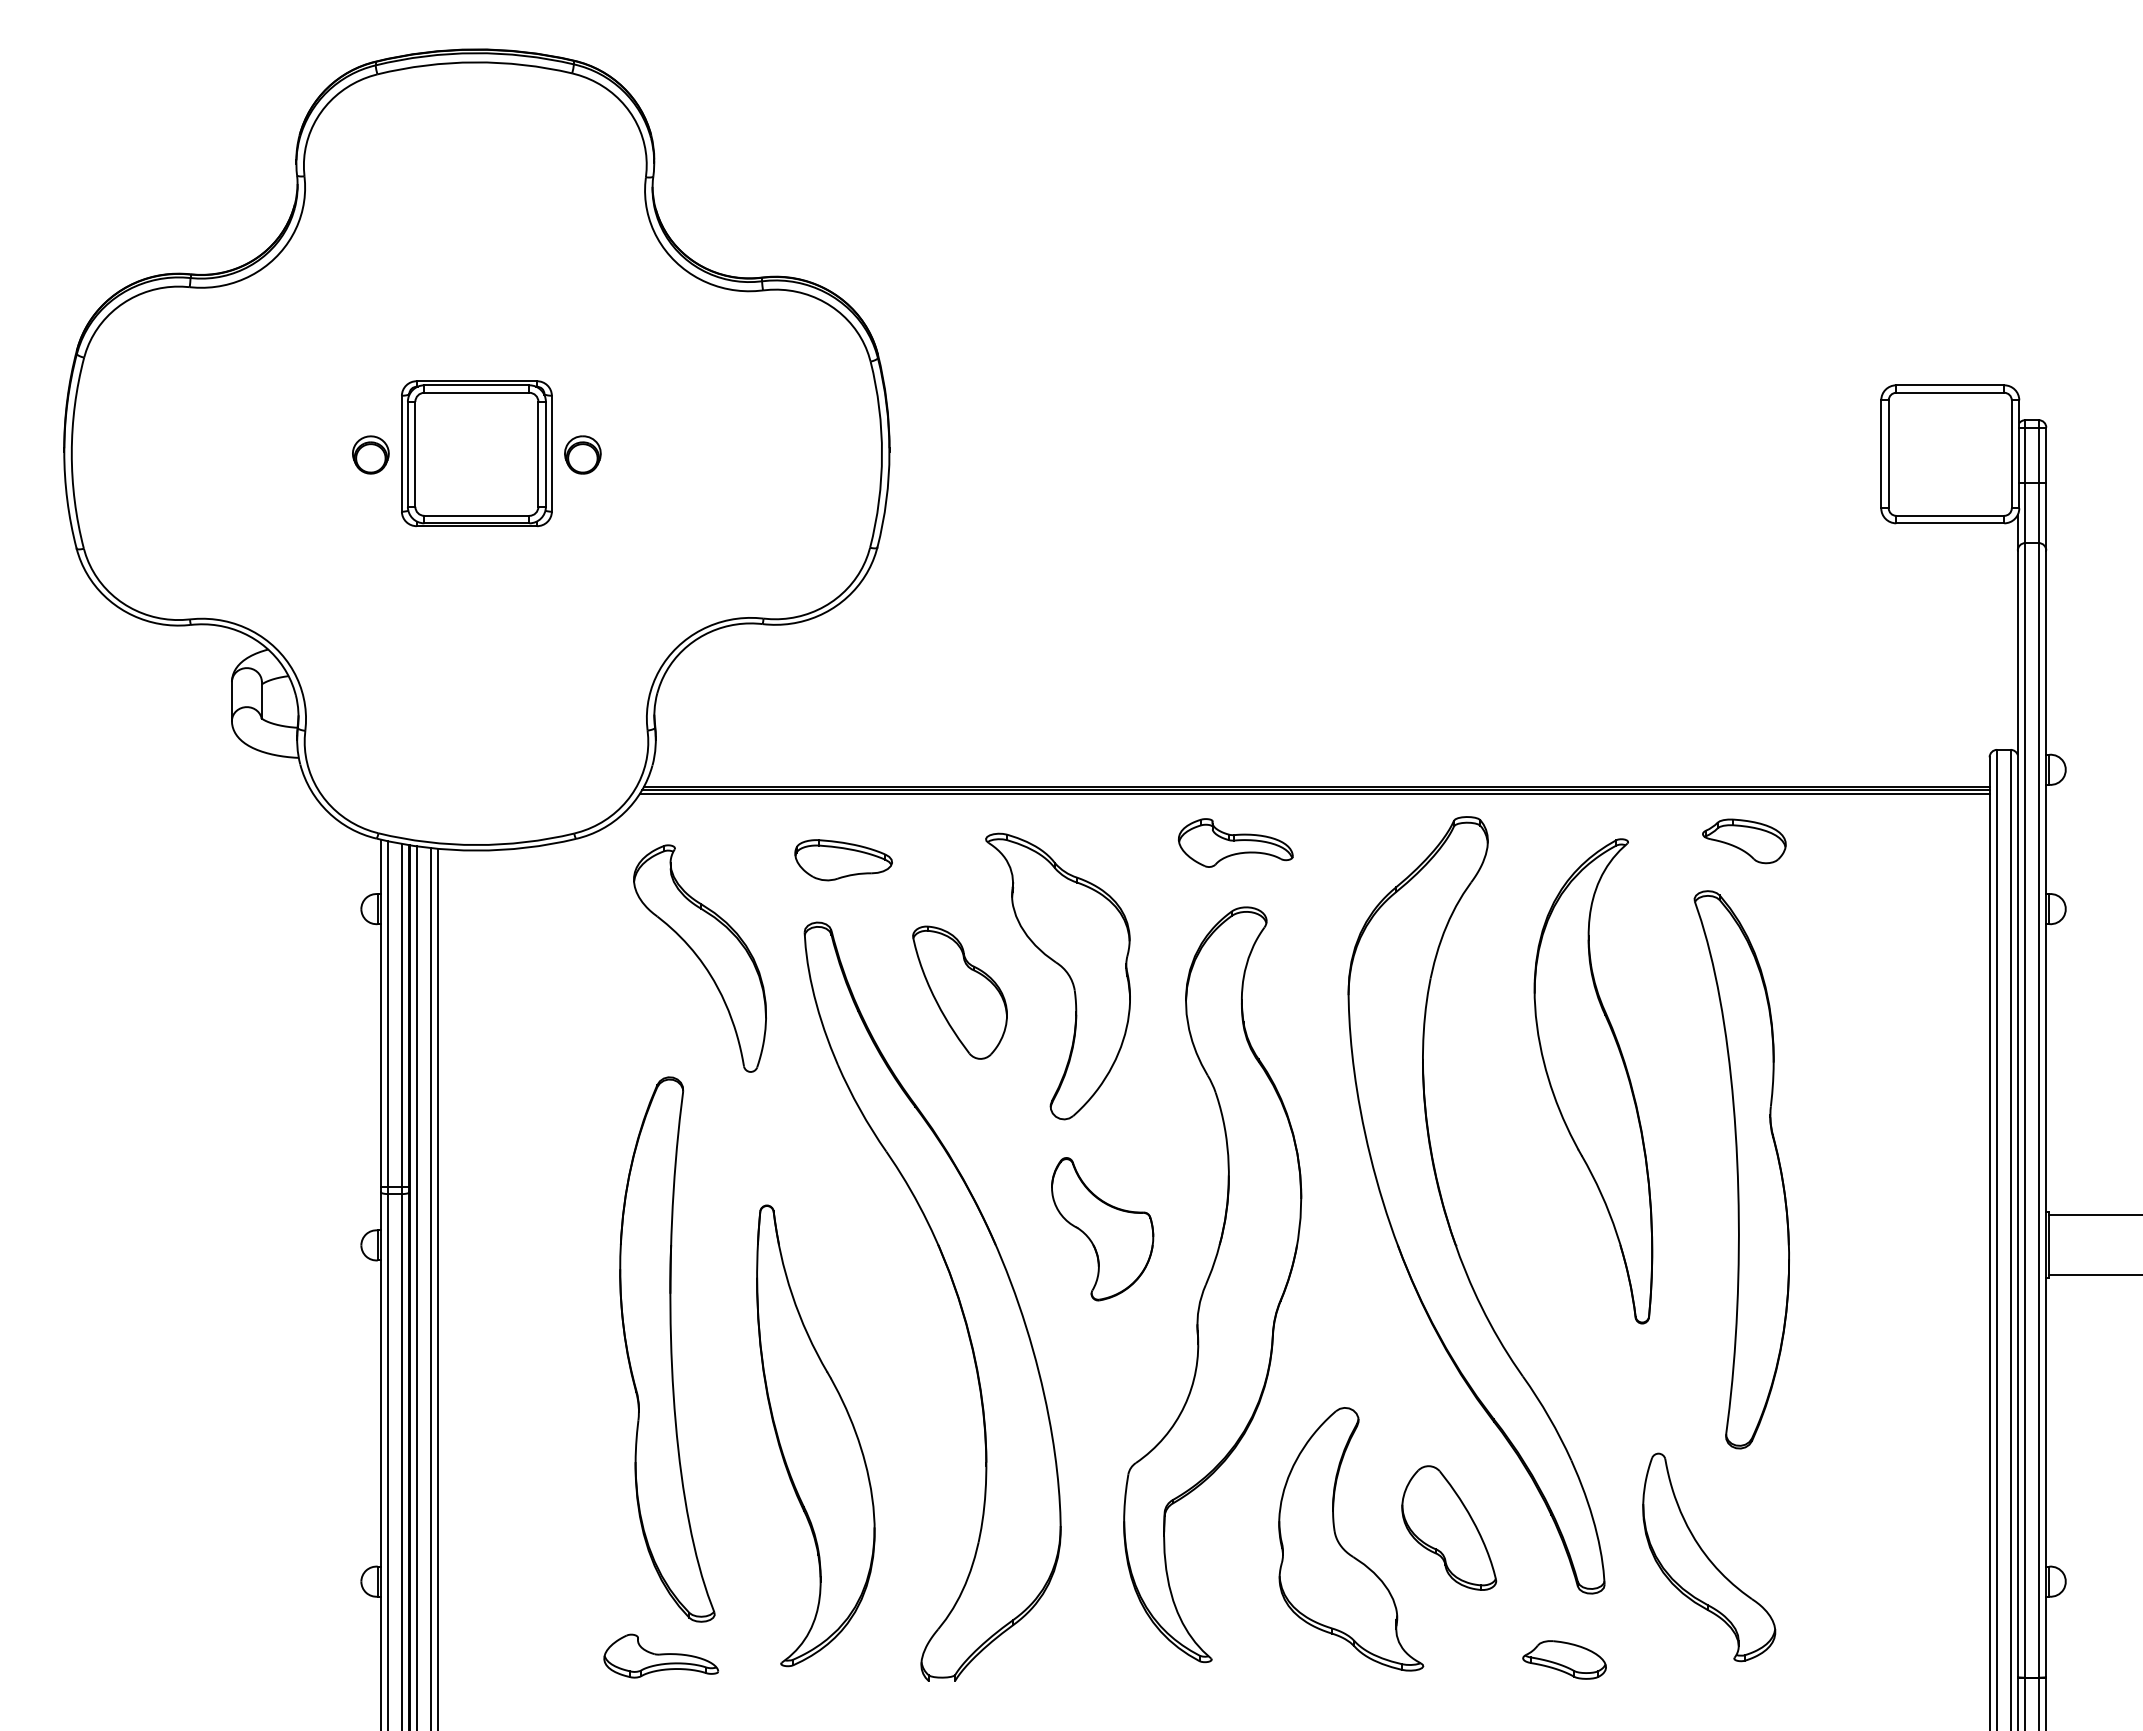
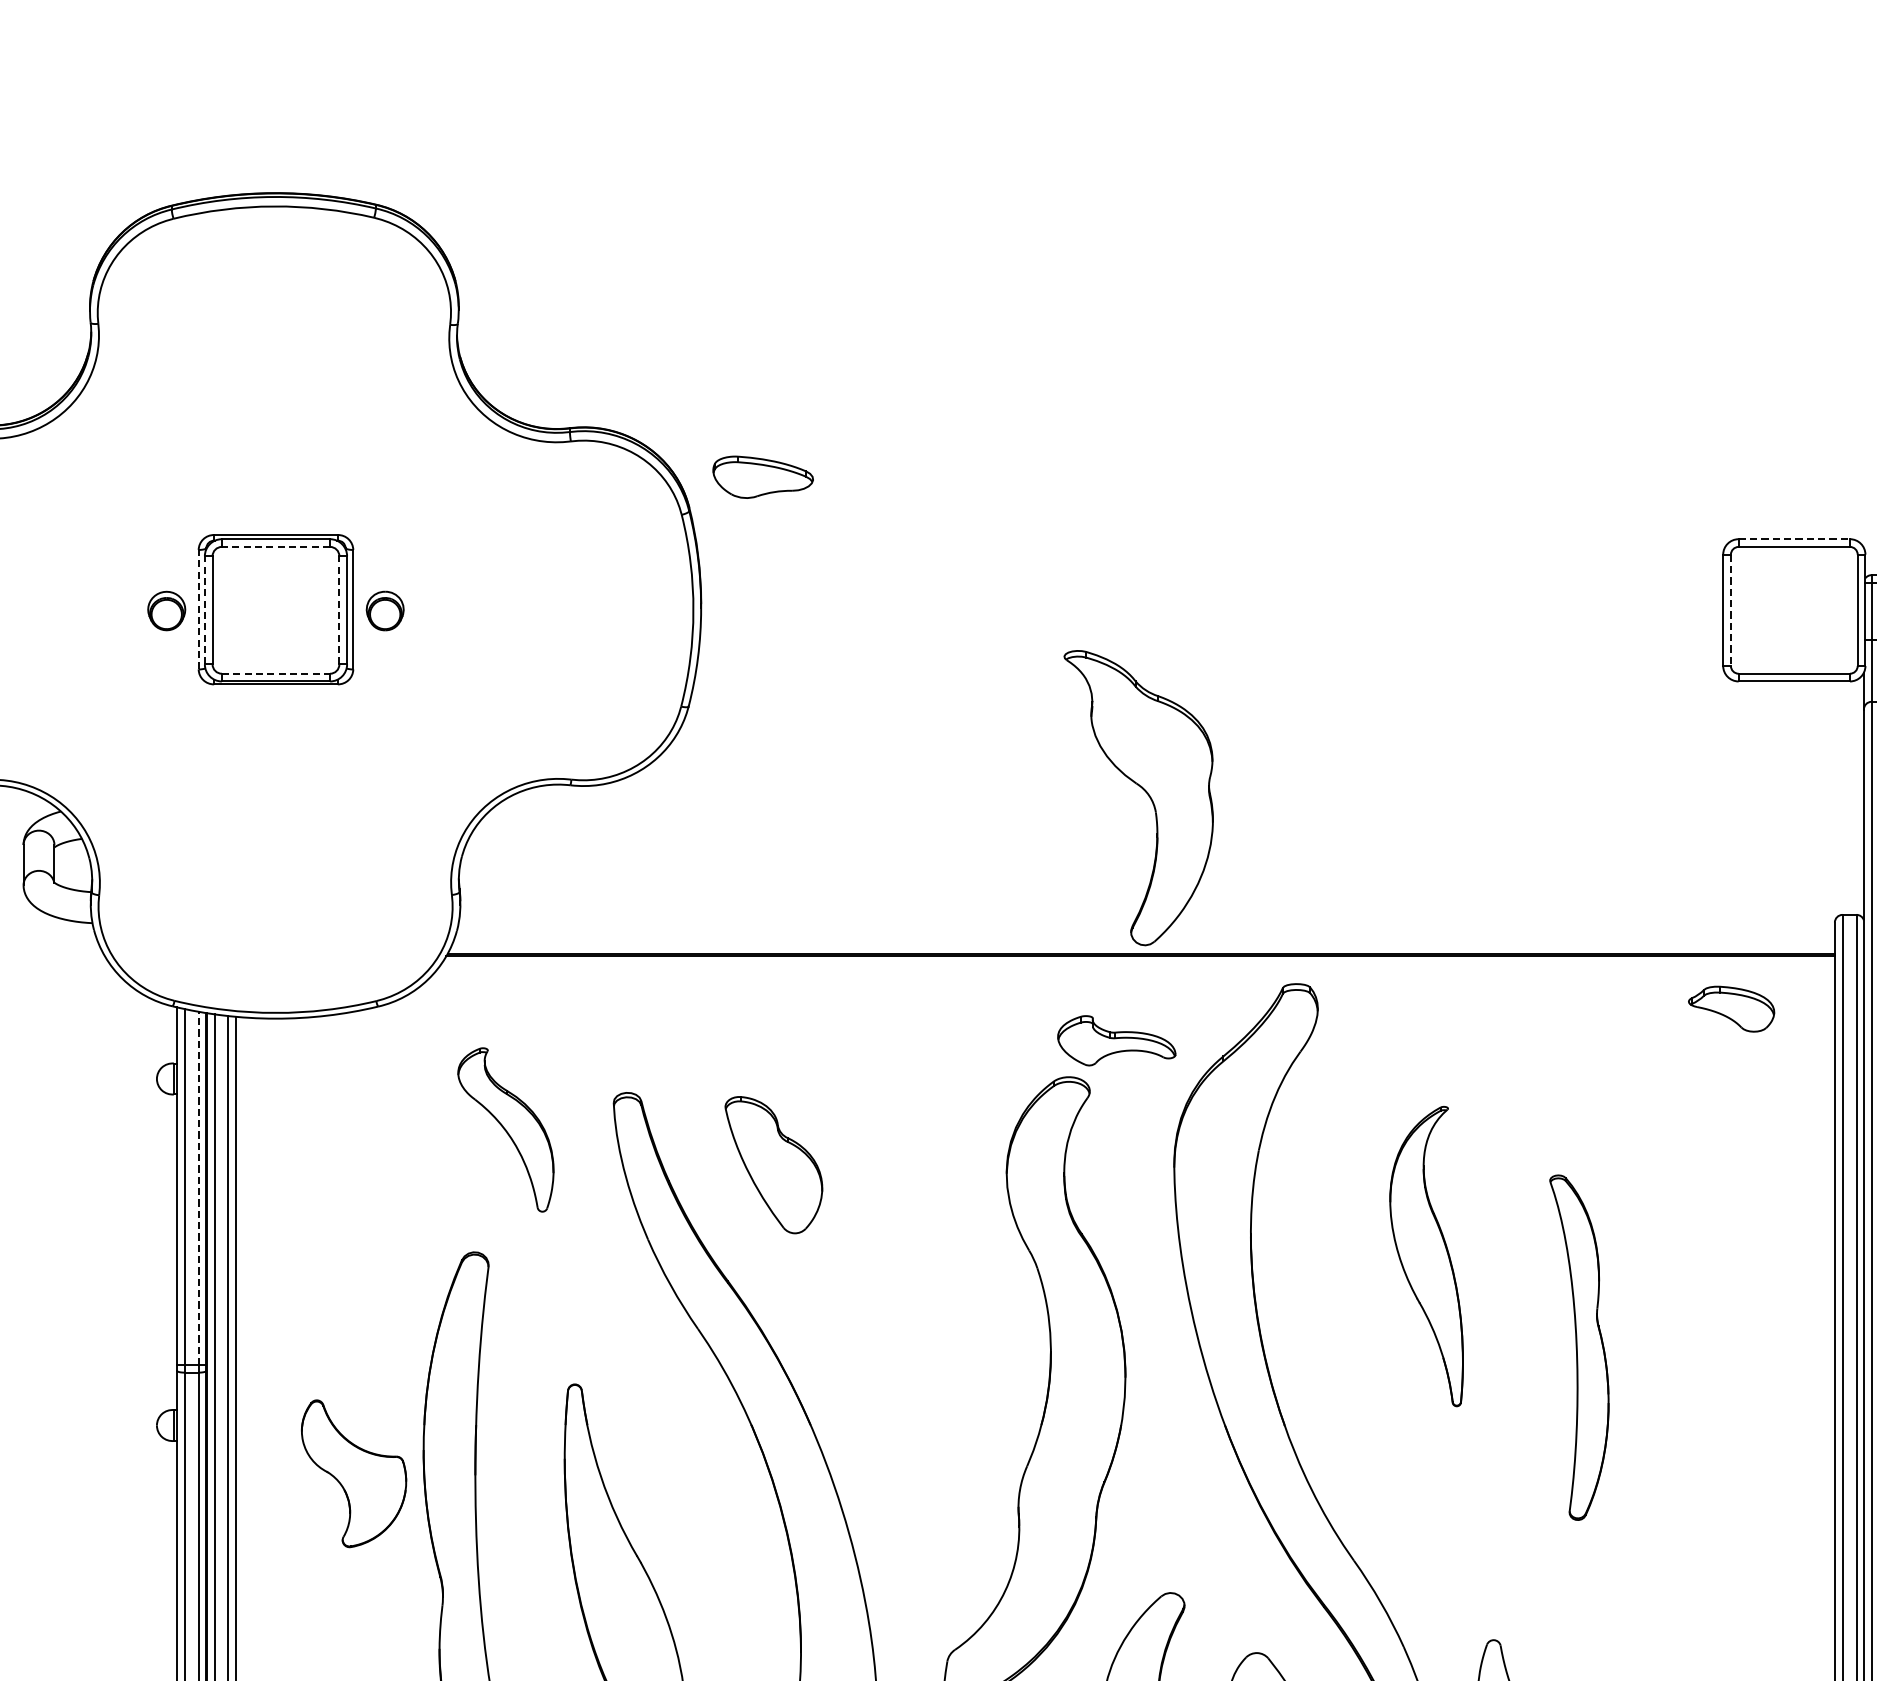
line: (1950, 385) -> (1794, 539), solid -> dashed
line: (476, 392) -> (275, 546), solid -> dashed
line: (401, 453) -> (198, 609), solid -> dashed
line: (407, 454) -> (204, 610), solid -> dashed
line: (538, 454) -> (339, 610), solid -> dashed
line: (1888, 454) -> (1730, 610), solid -> dashed
line: (476, 515) -> (275, 673), solid -> dashed
line: (1314, 794) -> (1139, 960), removed
part: (1744, 841) -> (1731, 1009), moved
part: (1235, 842) -> (1116, 1040), moved
part: (843, 860) -> (763, 477), moved
part: (699, 958) -> (505, 1129), size x0.7
part: (1065, 972) -> (1146, 793), moved
line: (401, 1015) -> (198, 1188), solid -> dashed
part: (1593, 1081) -> (1426, 1256), size x0.6
part: (1741, 1169) -> (1579, 1347), size x0.6
part: (1102, 1229) -> (353, 1474), moved

